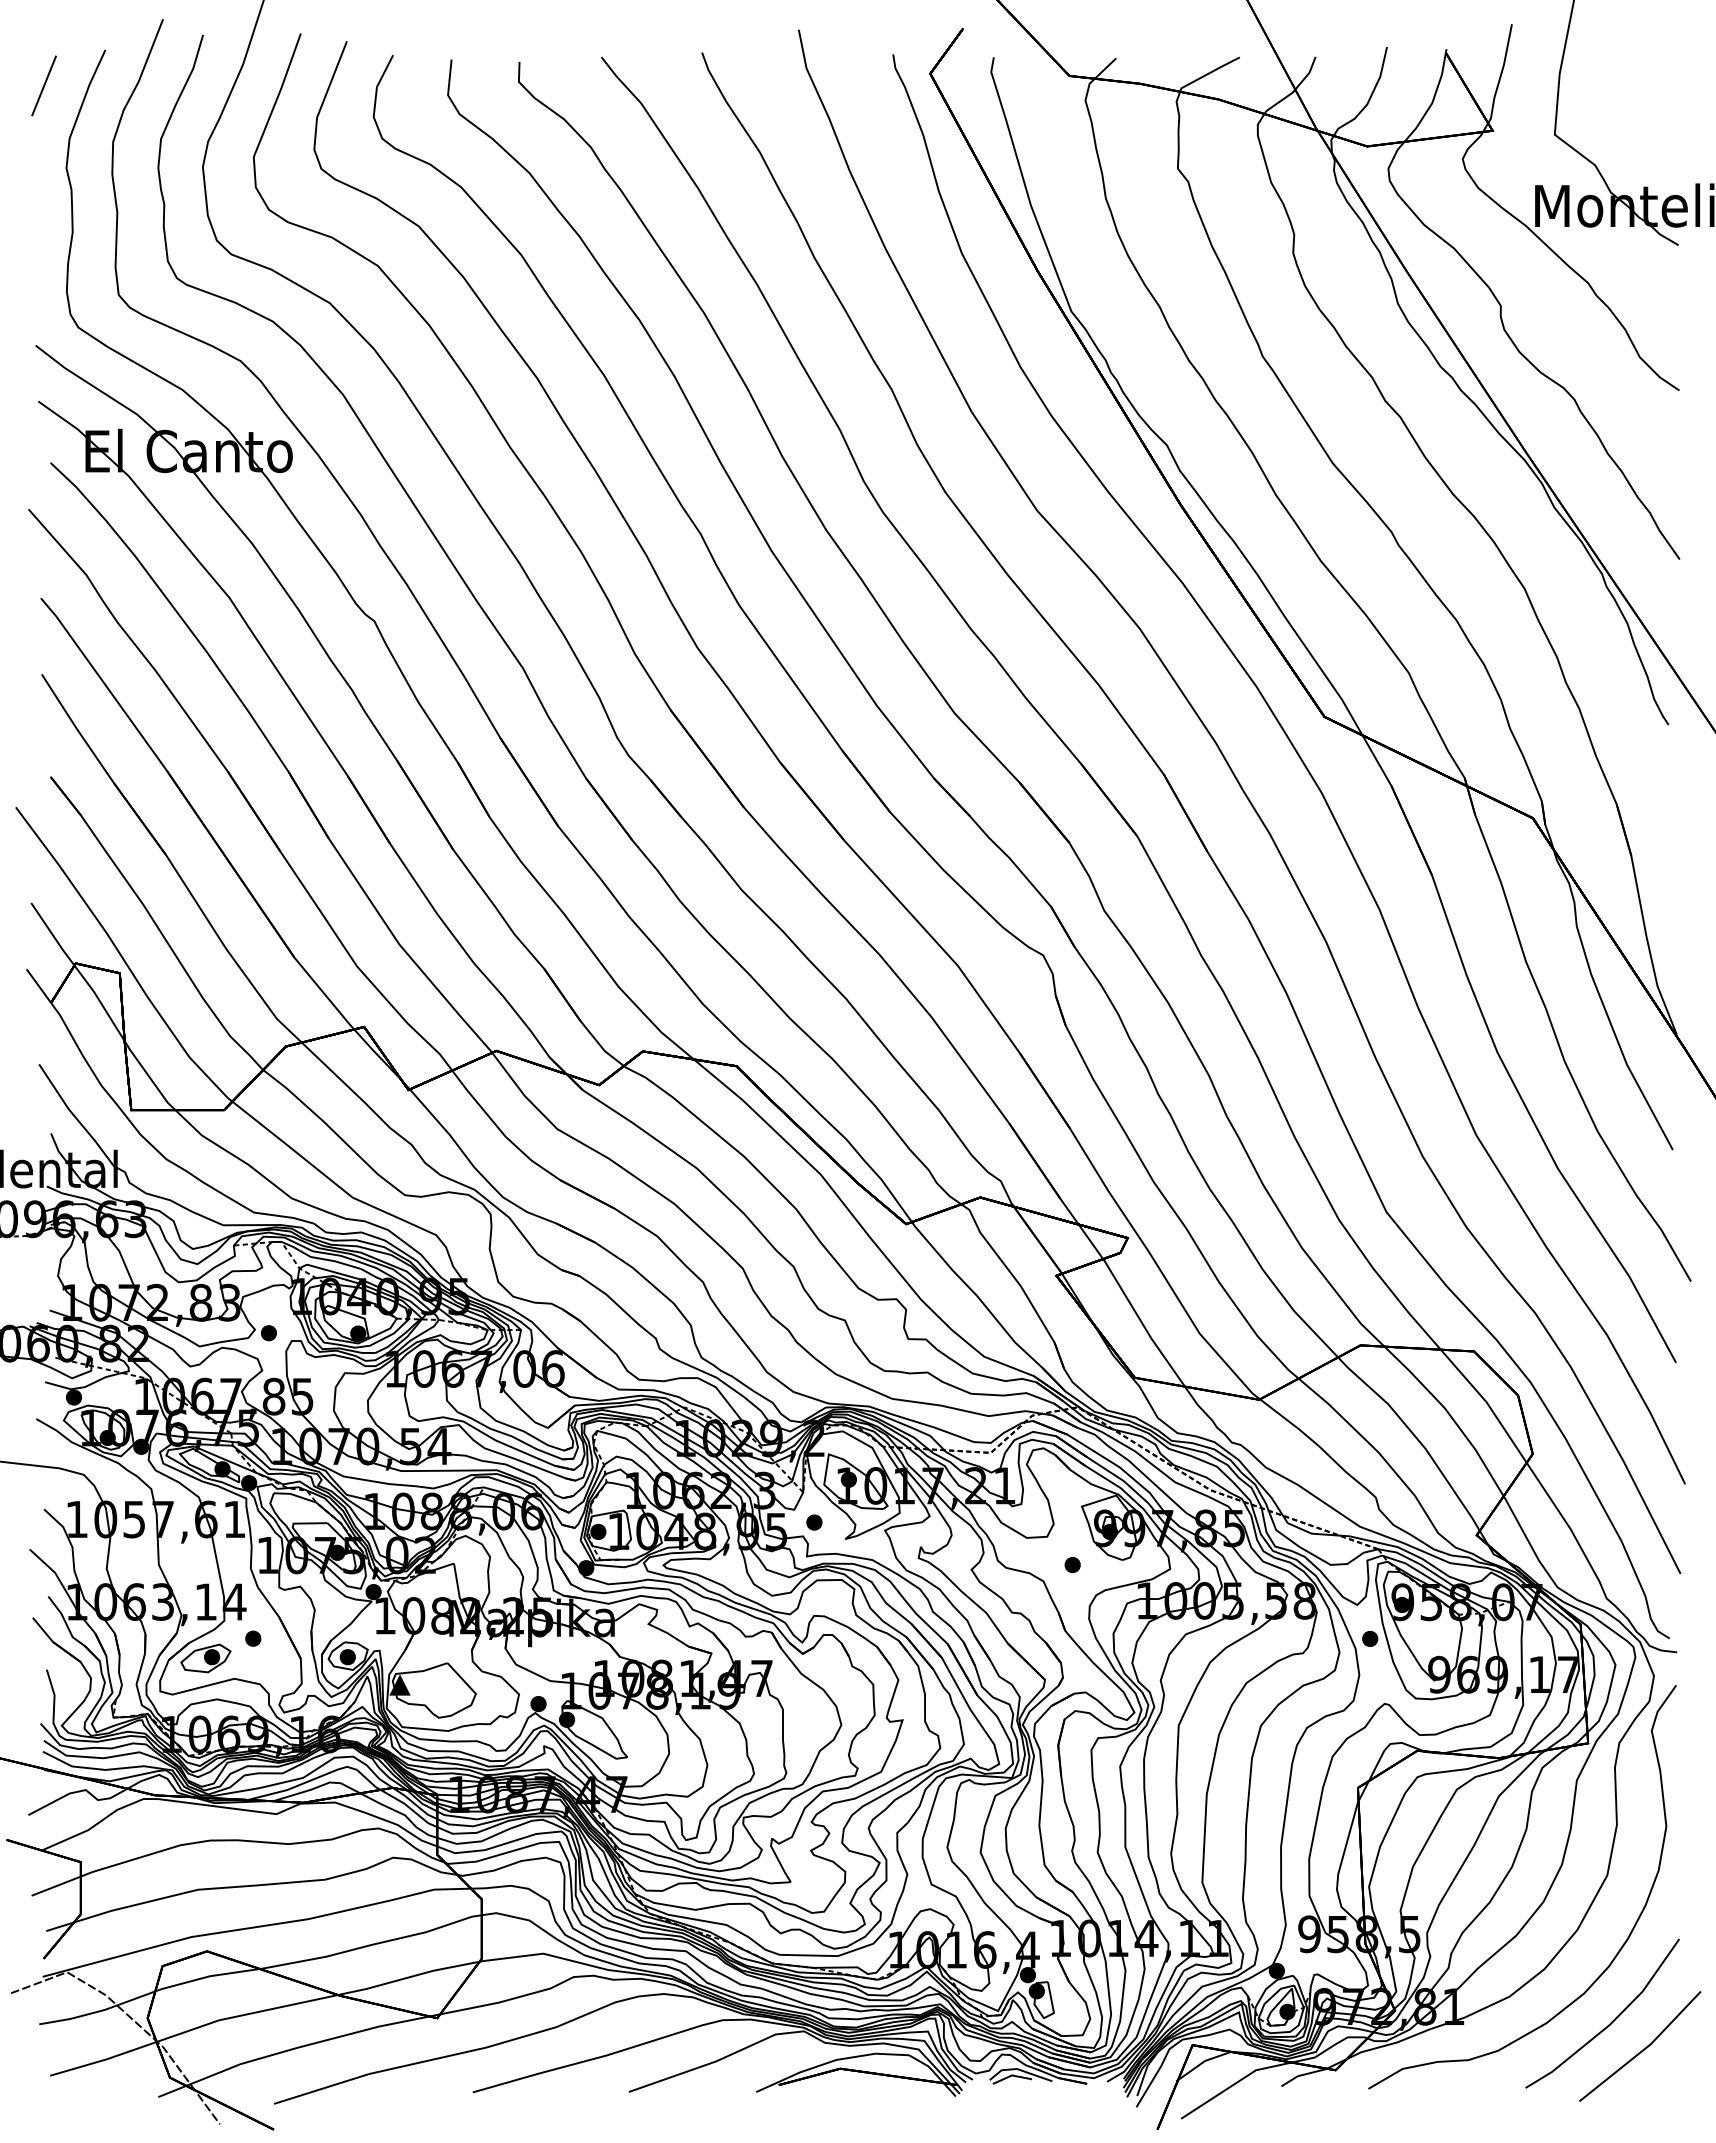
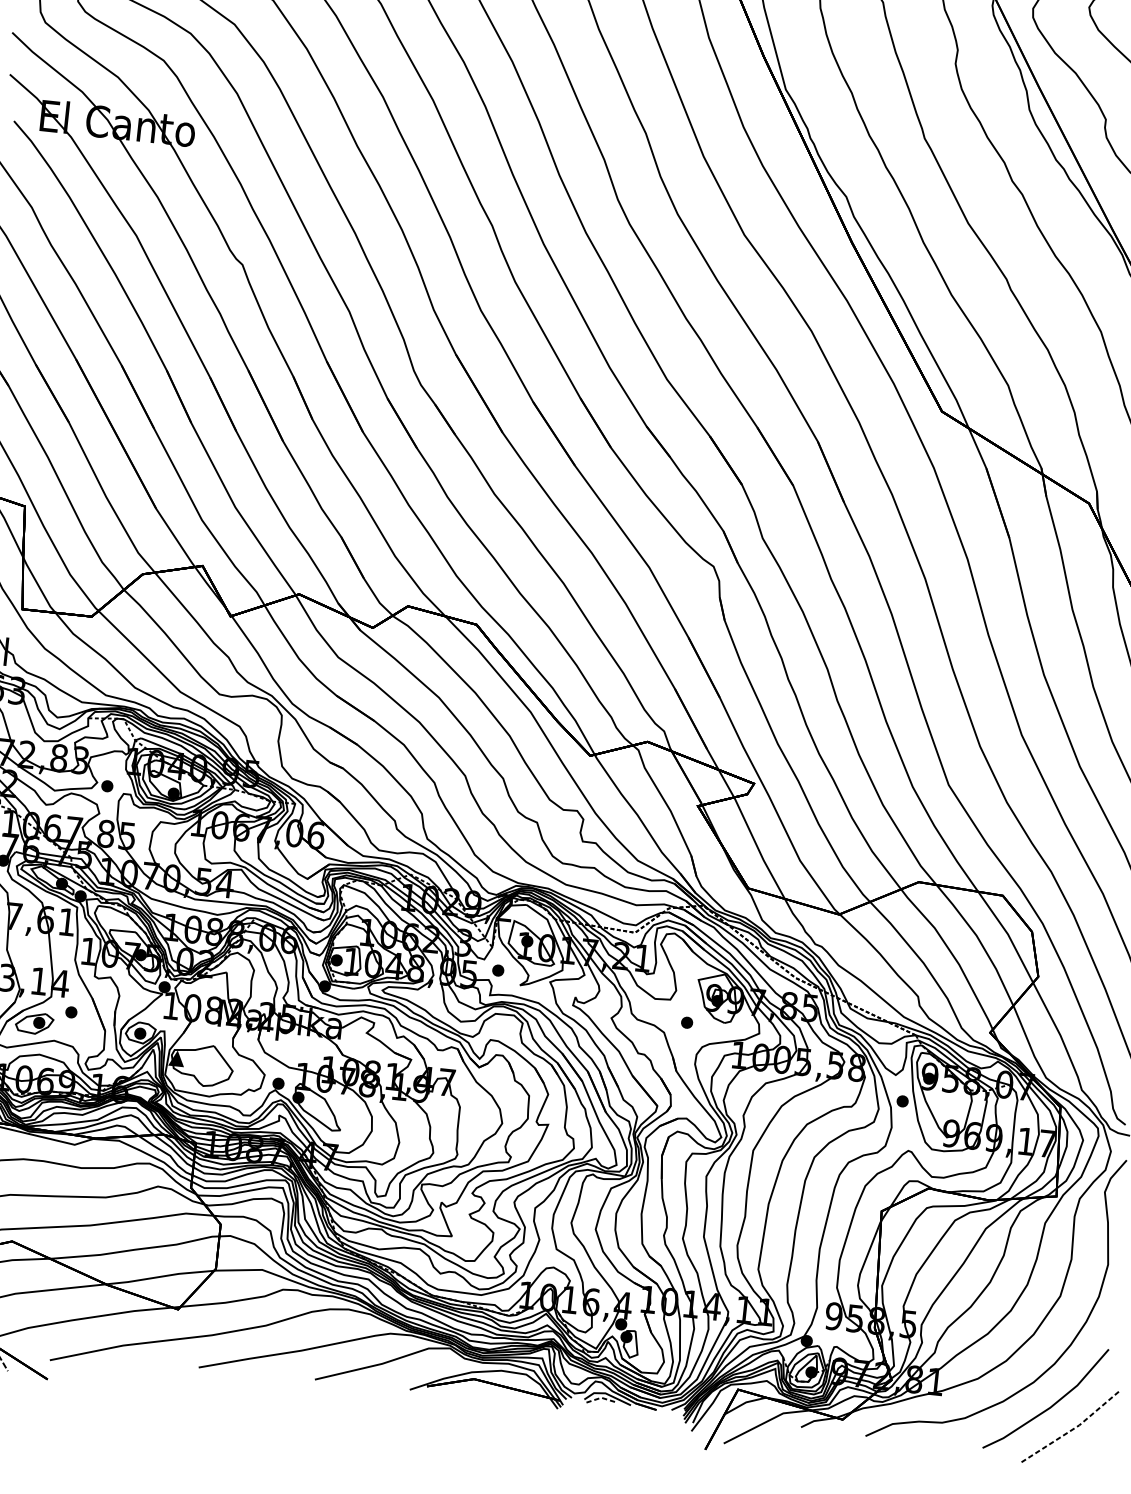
line: (1643, 2049) -> (1073, 1428), solid -> dashed
line: (1012, 2075) -> (601, 1397), solid -> dashed

